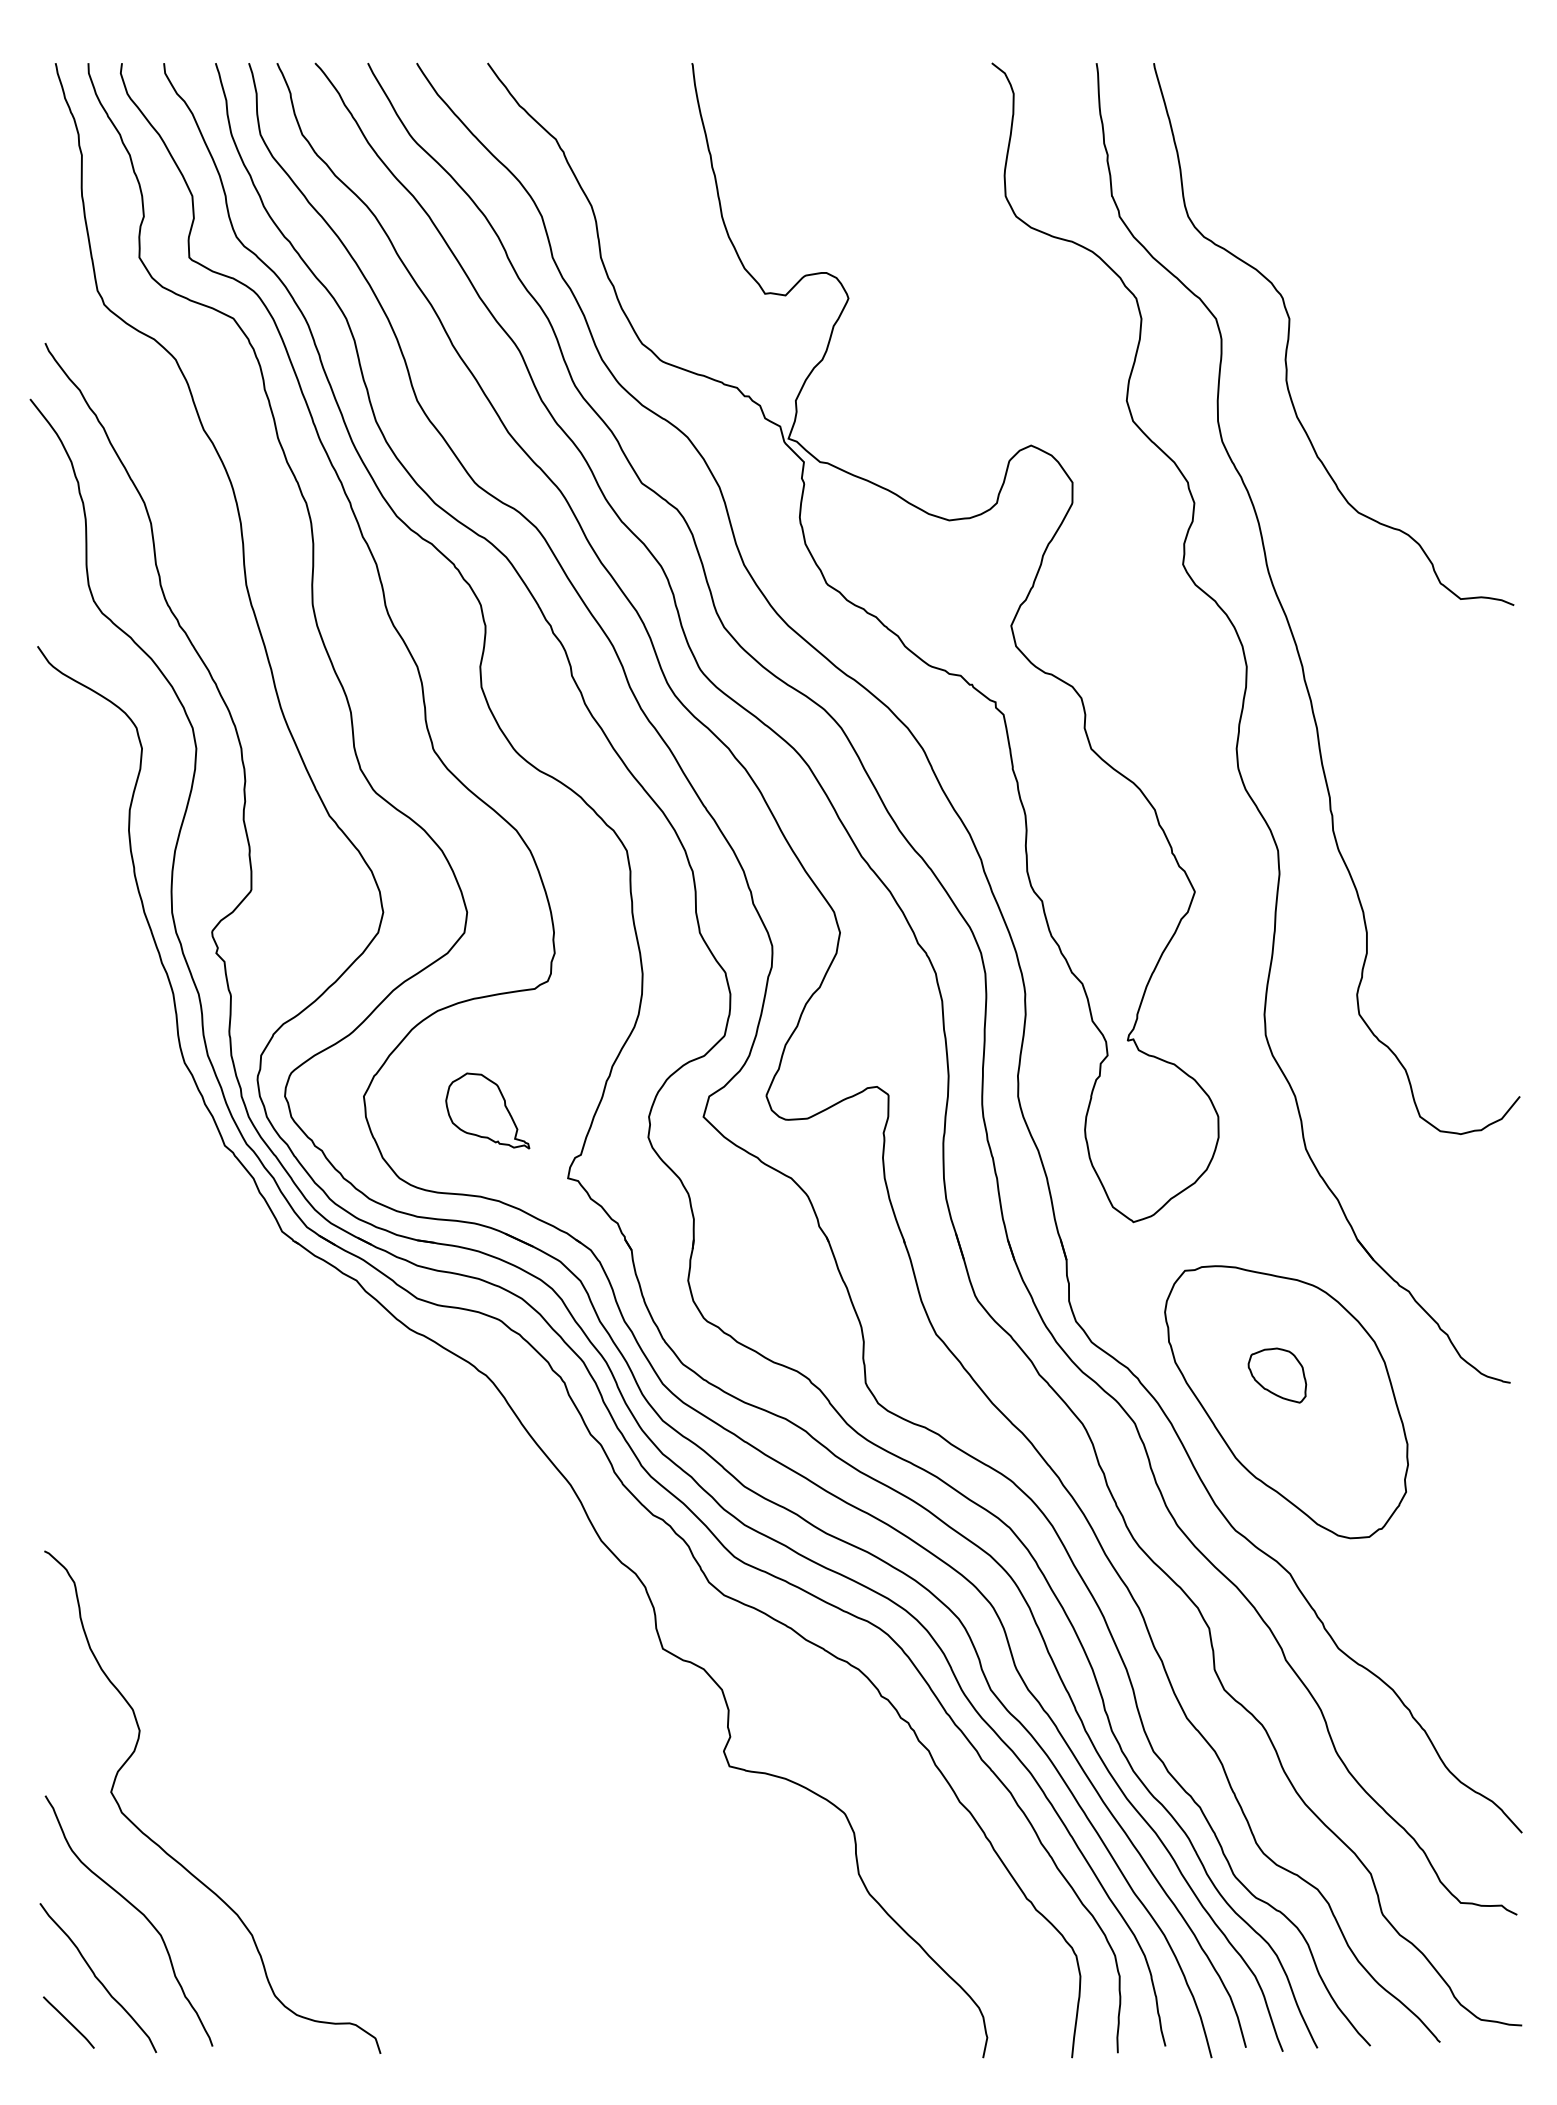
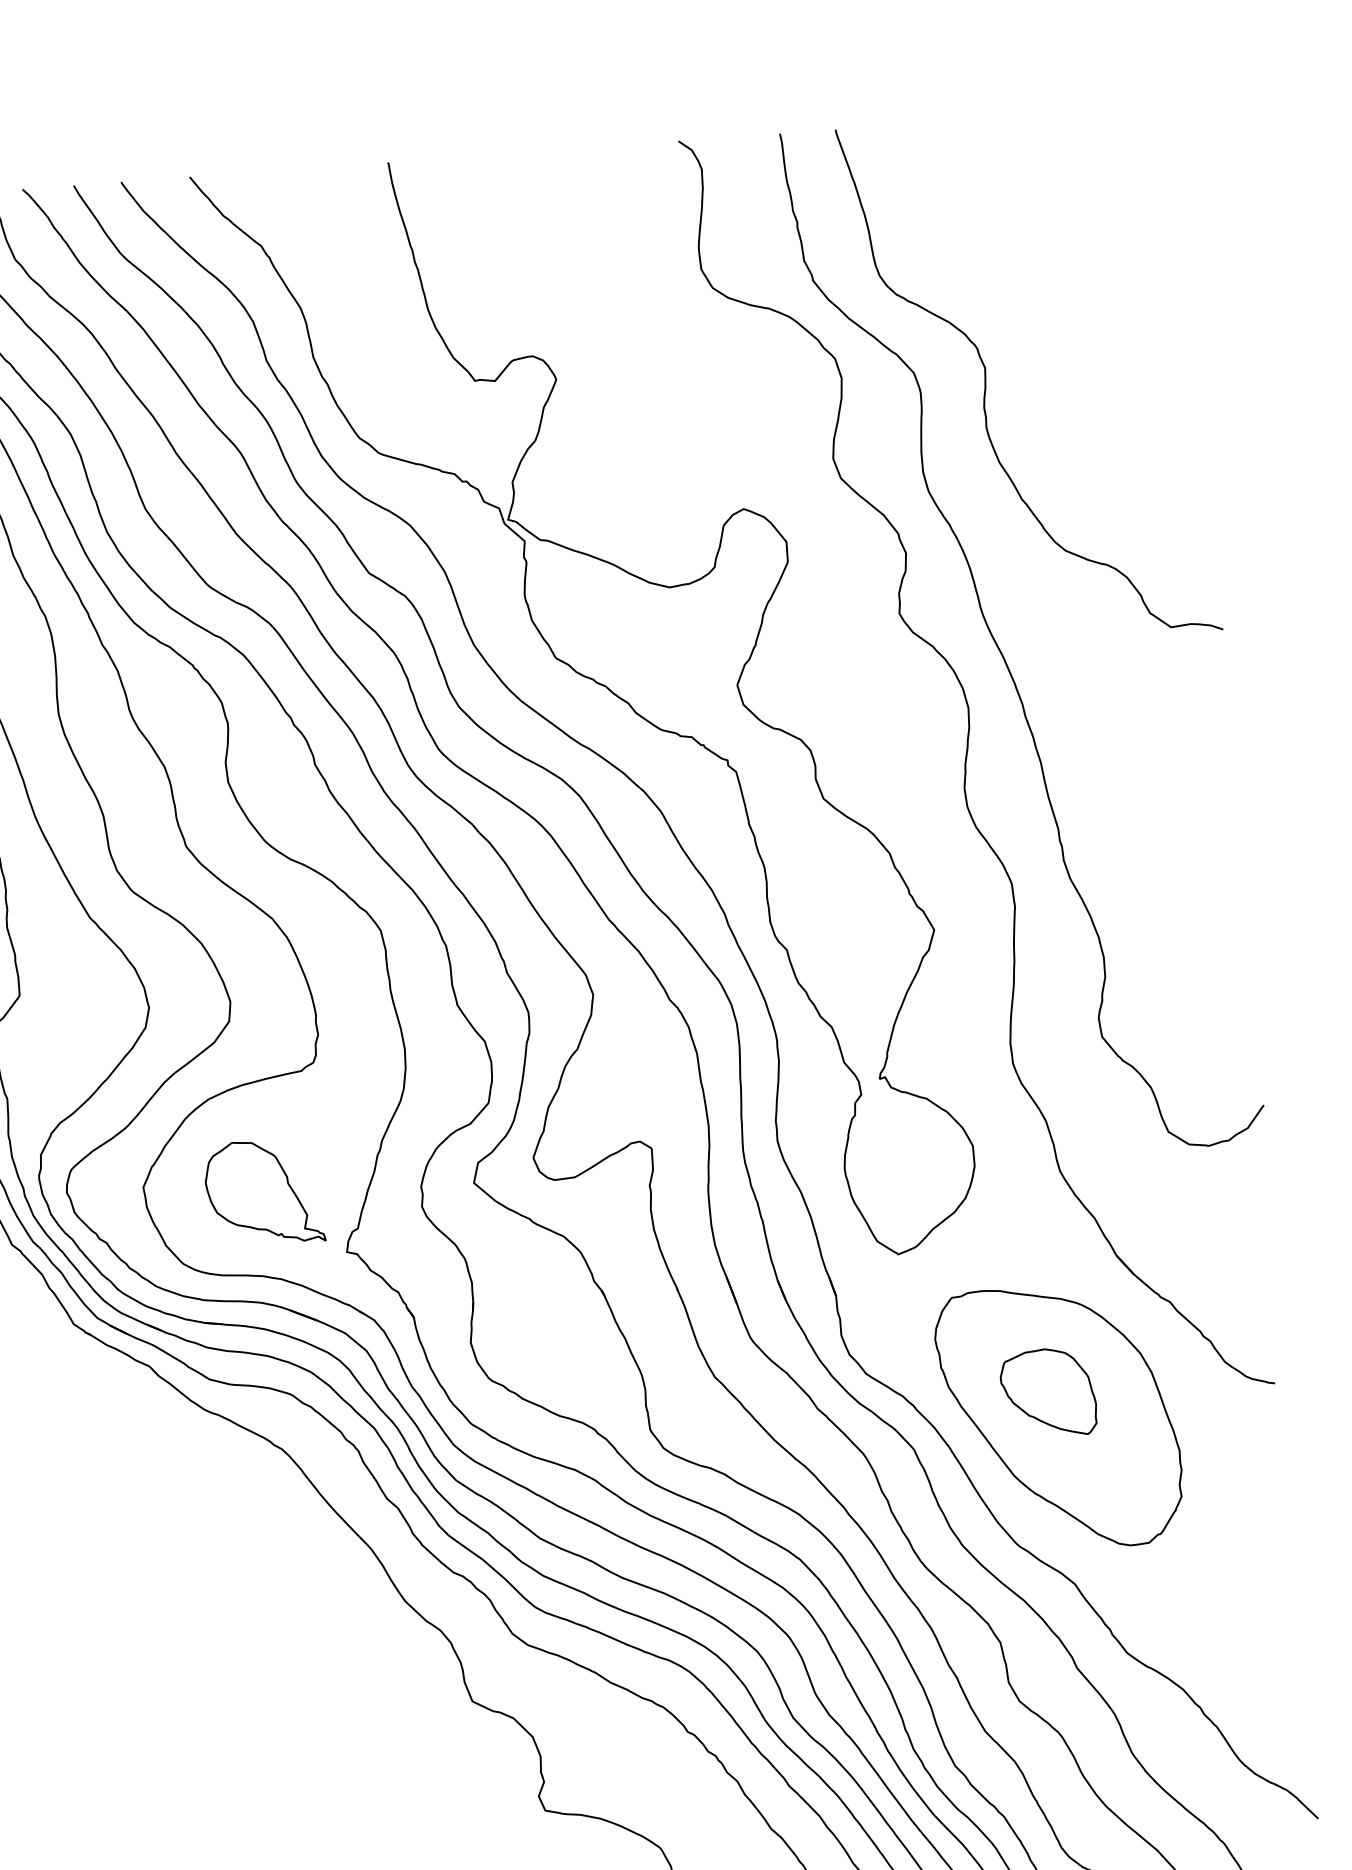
part: (487, 1110) -> (264, 1192), size x1.43
part: (1277, 1375) -> (1048, 1392), size x1.67

